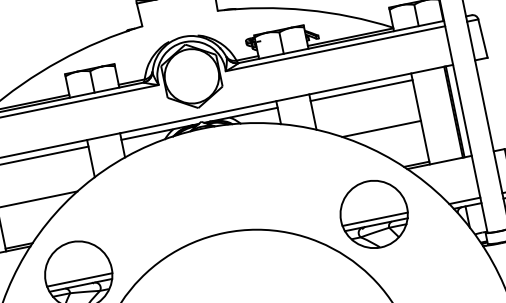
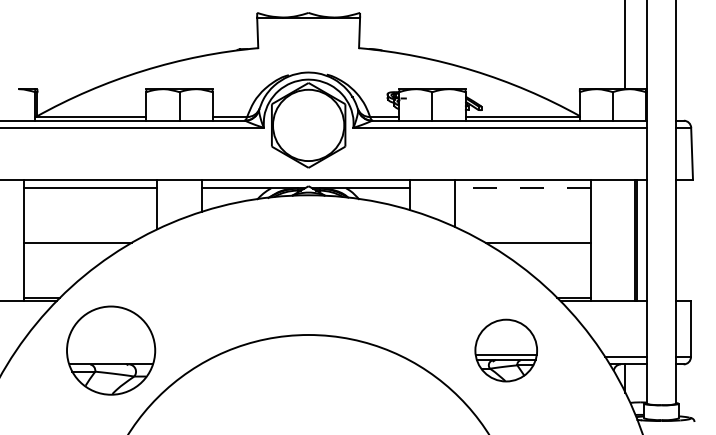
line: (361, 90) -> (522, 188), solid -> dashed
part: (374, 214) -> (506, 350), size x0.7
line: (79, 280) -> (110, 357), removed

